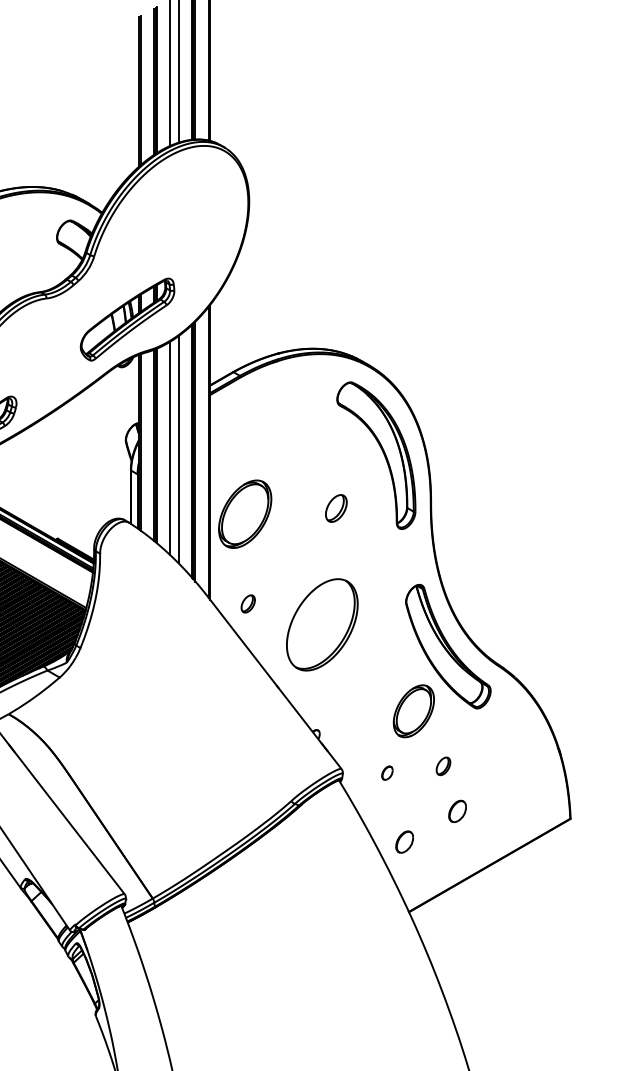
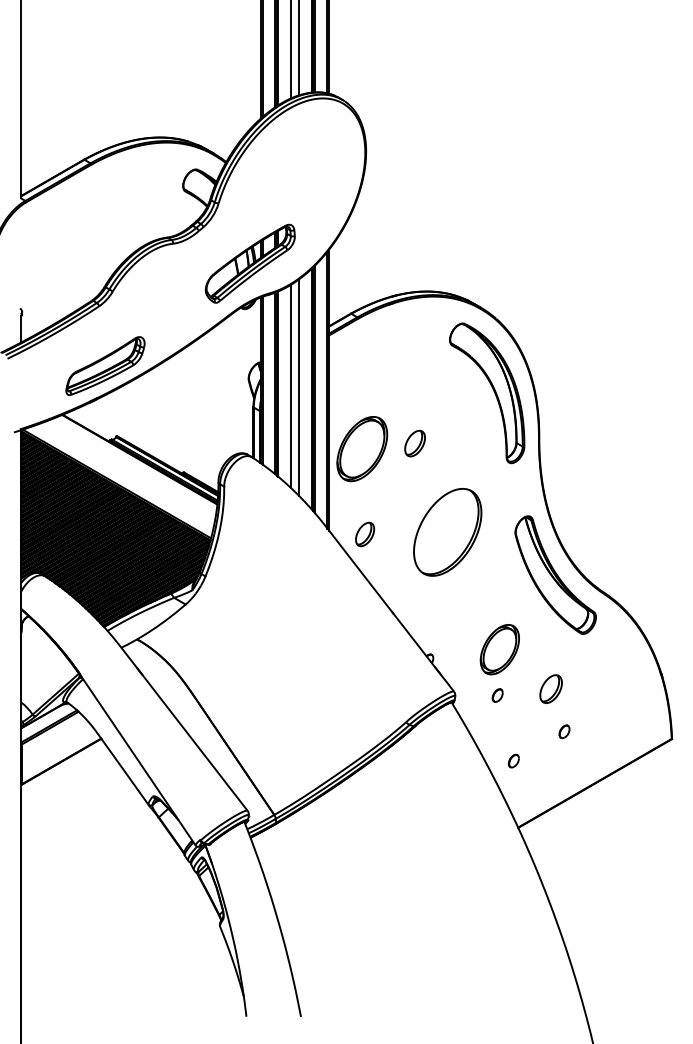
part: (335, 508) -> (414, 443), moved
part: (248, 603) -> (365, 534), size x1.43
part: (322, 625) -> (447, 532), moved
part: (413, 711) -> (499, 649), moved
part: (442, 765) -> (550, 688), size x1.67
part: (457, 810) -> (564, 731), size x0.62
part: (404, 841) -> (513, 760), size x0.62

